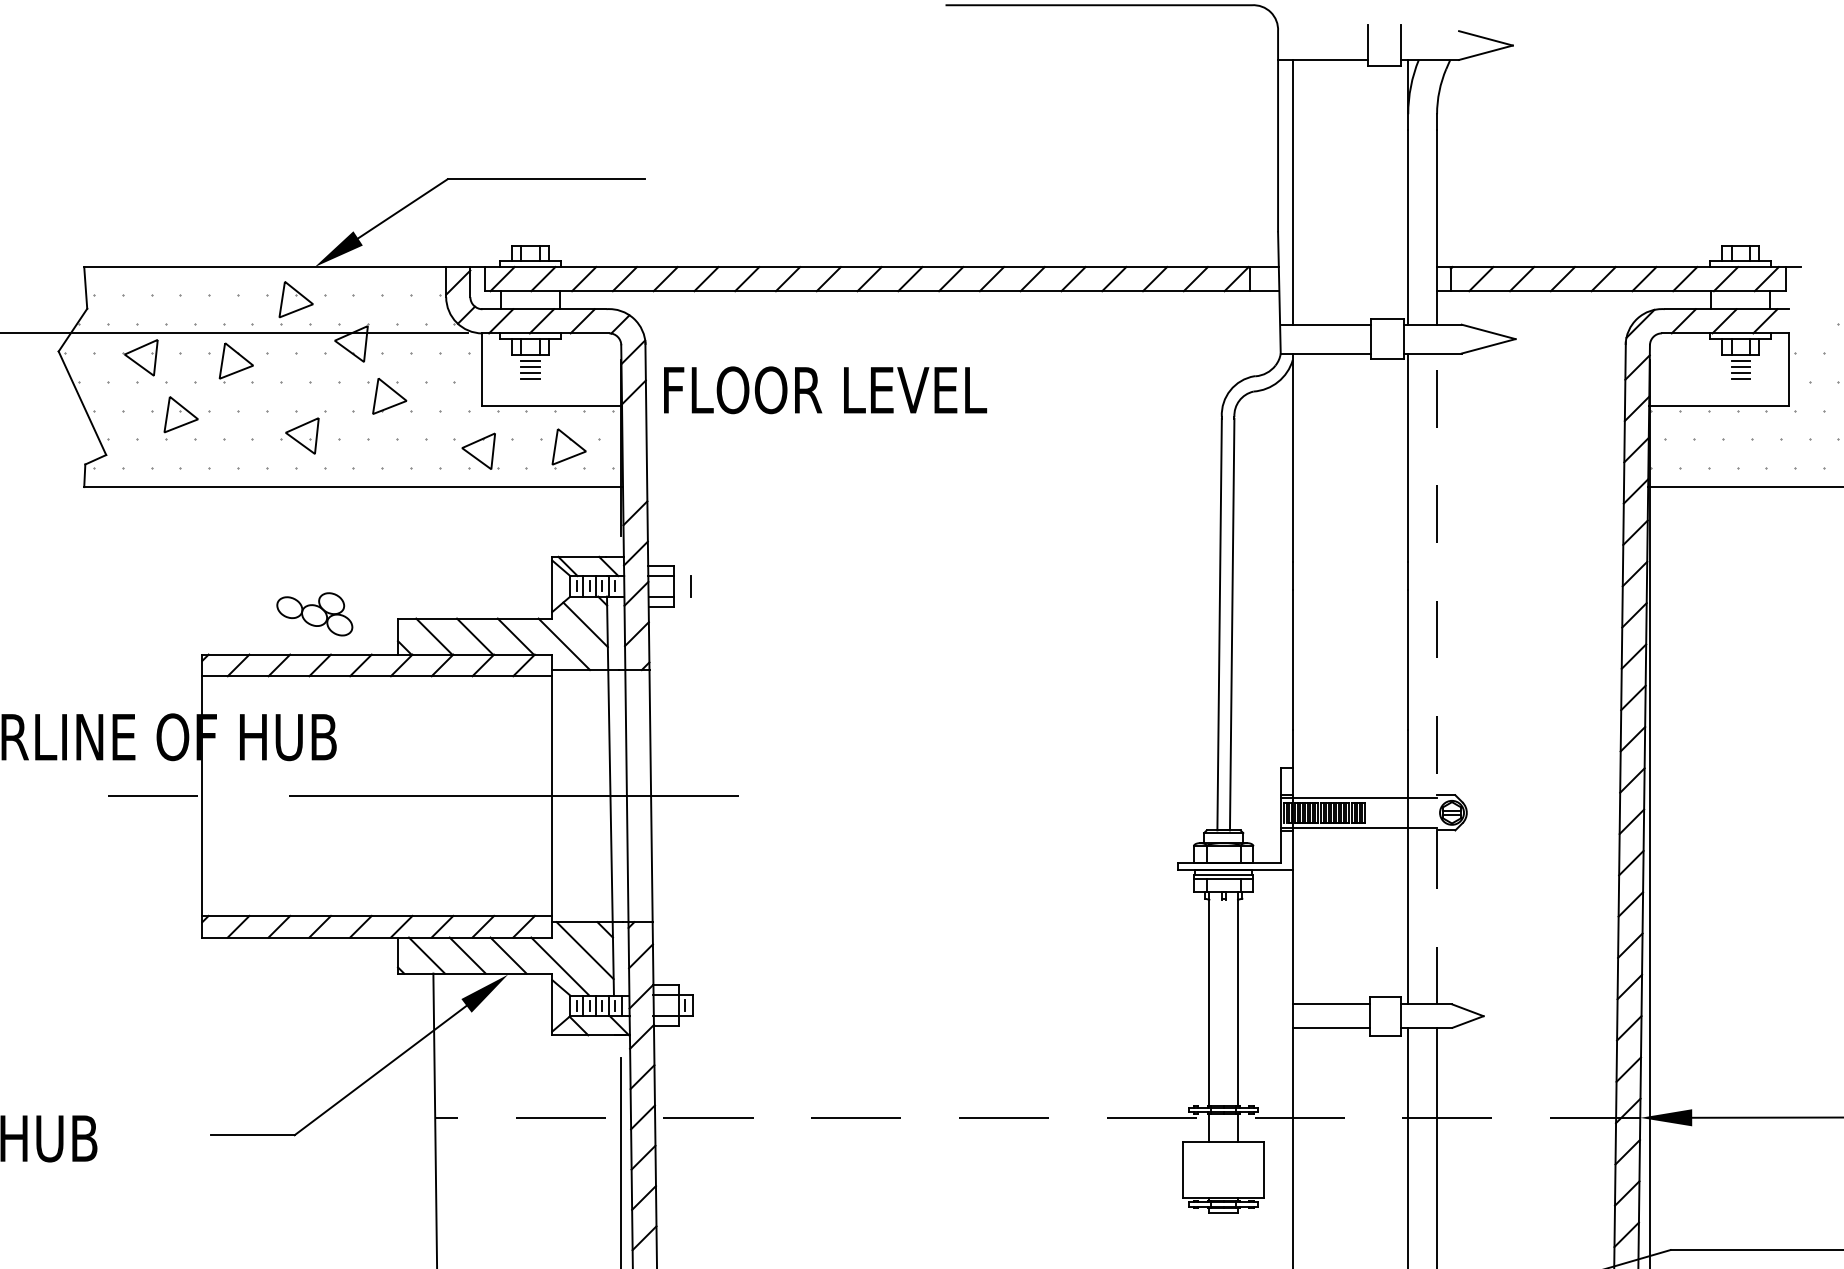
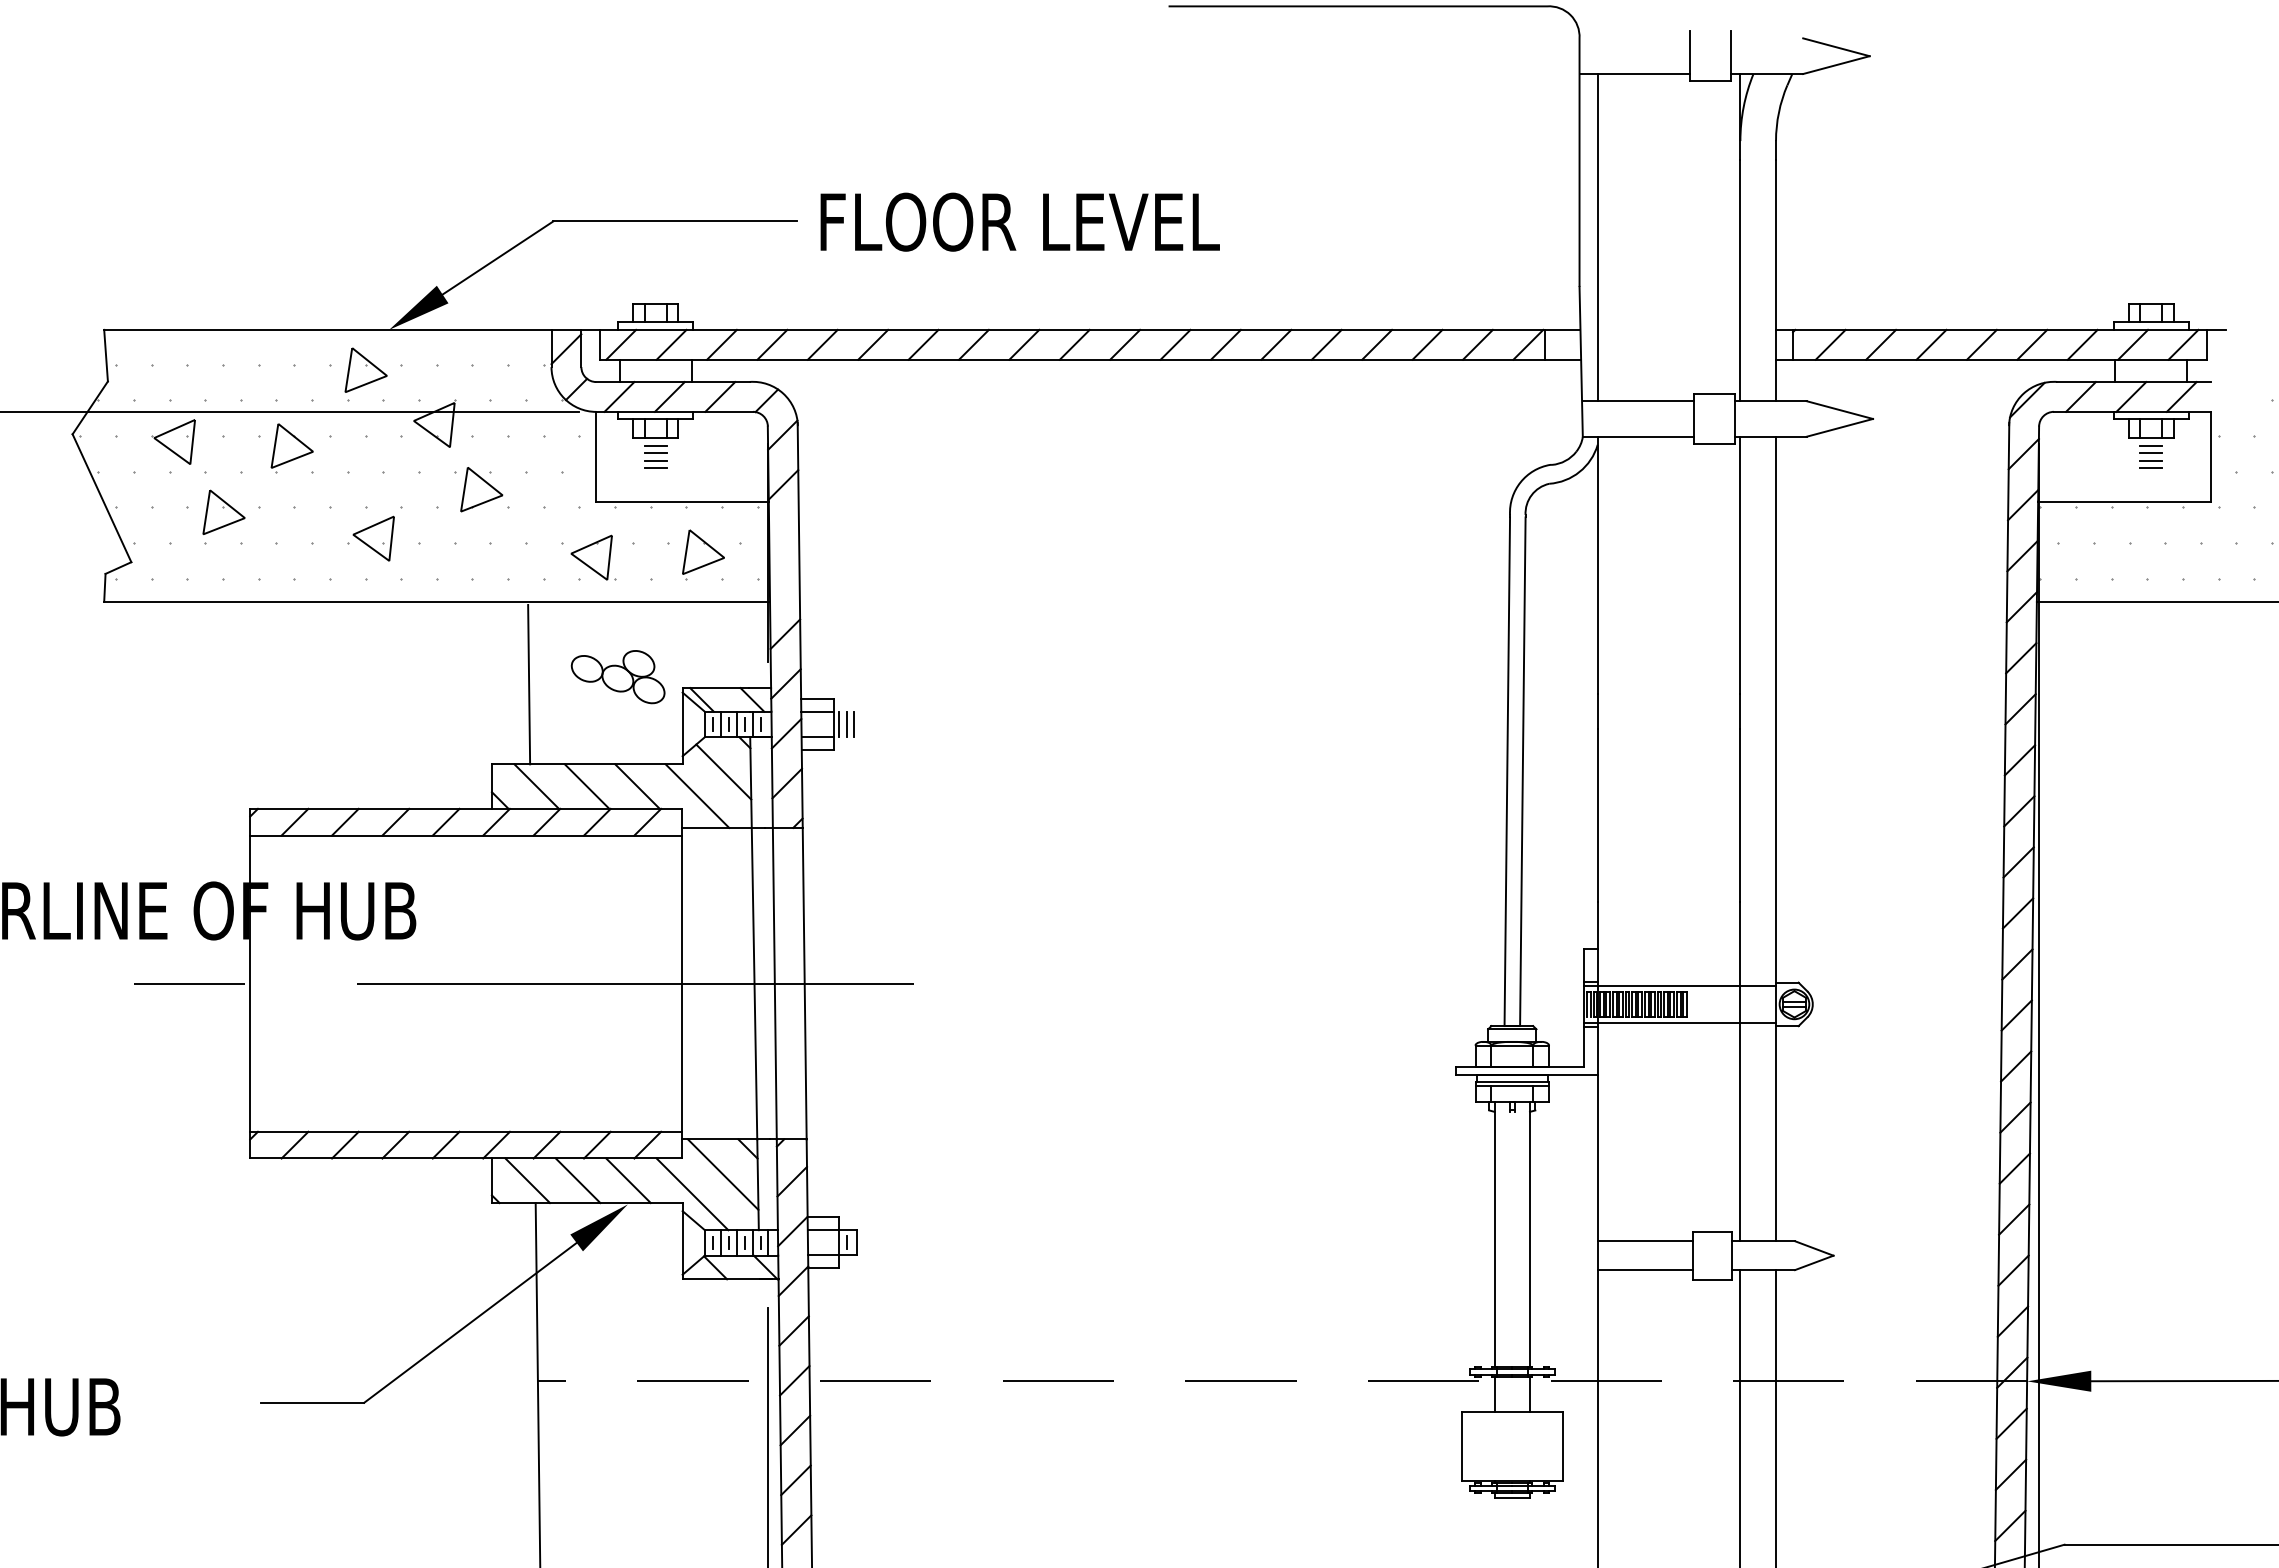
text: (824, 389) -> (1019, 221), moved
line: (428, 553) -> (529, 684), added
line: (679, 586) -> (839, 724), added
line: (684, 586) -> (846, 724), added
part: (314, 614) -> (617, 677), moved
line: (1437, 678) -> (1776, 838), dashed -> solid

